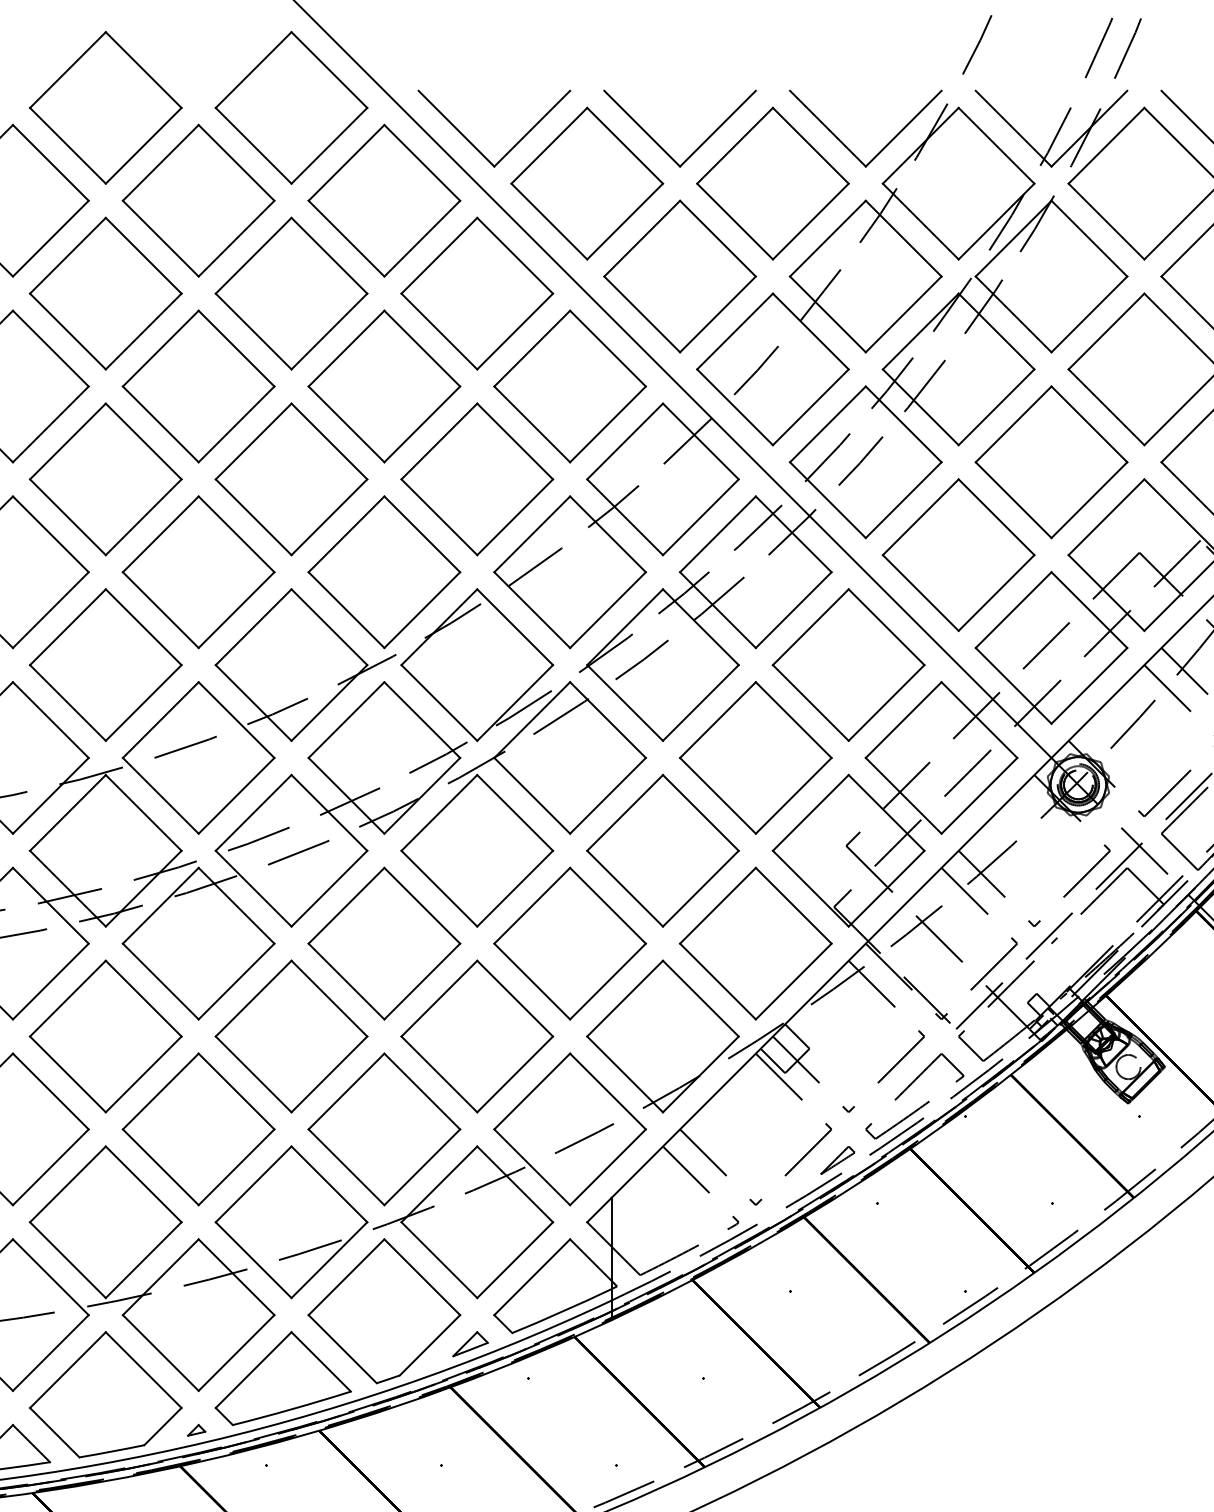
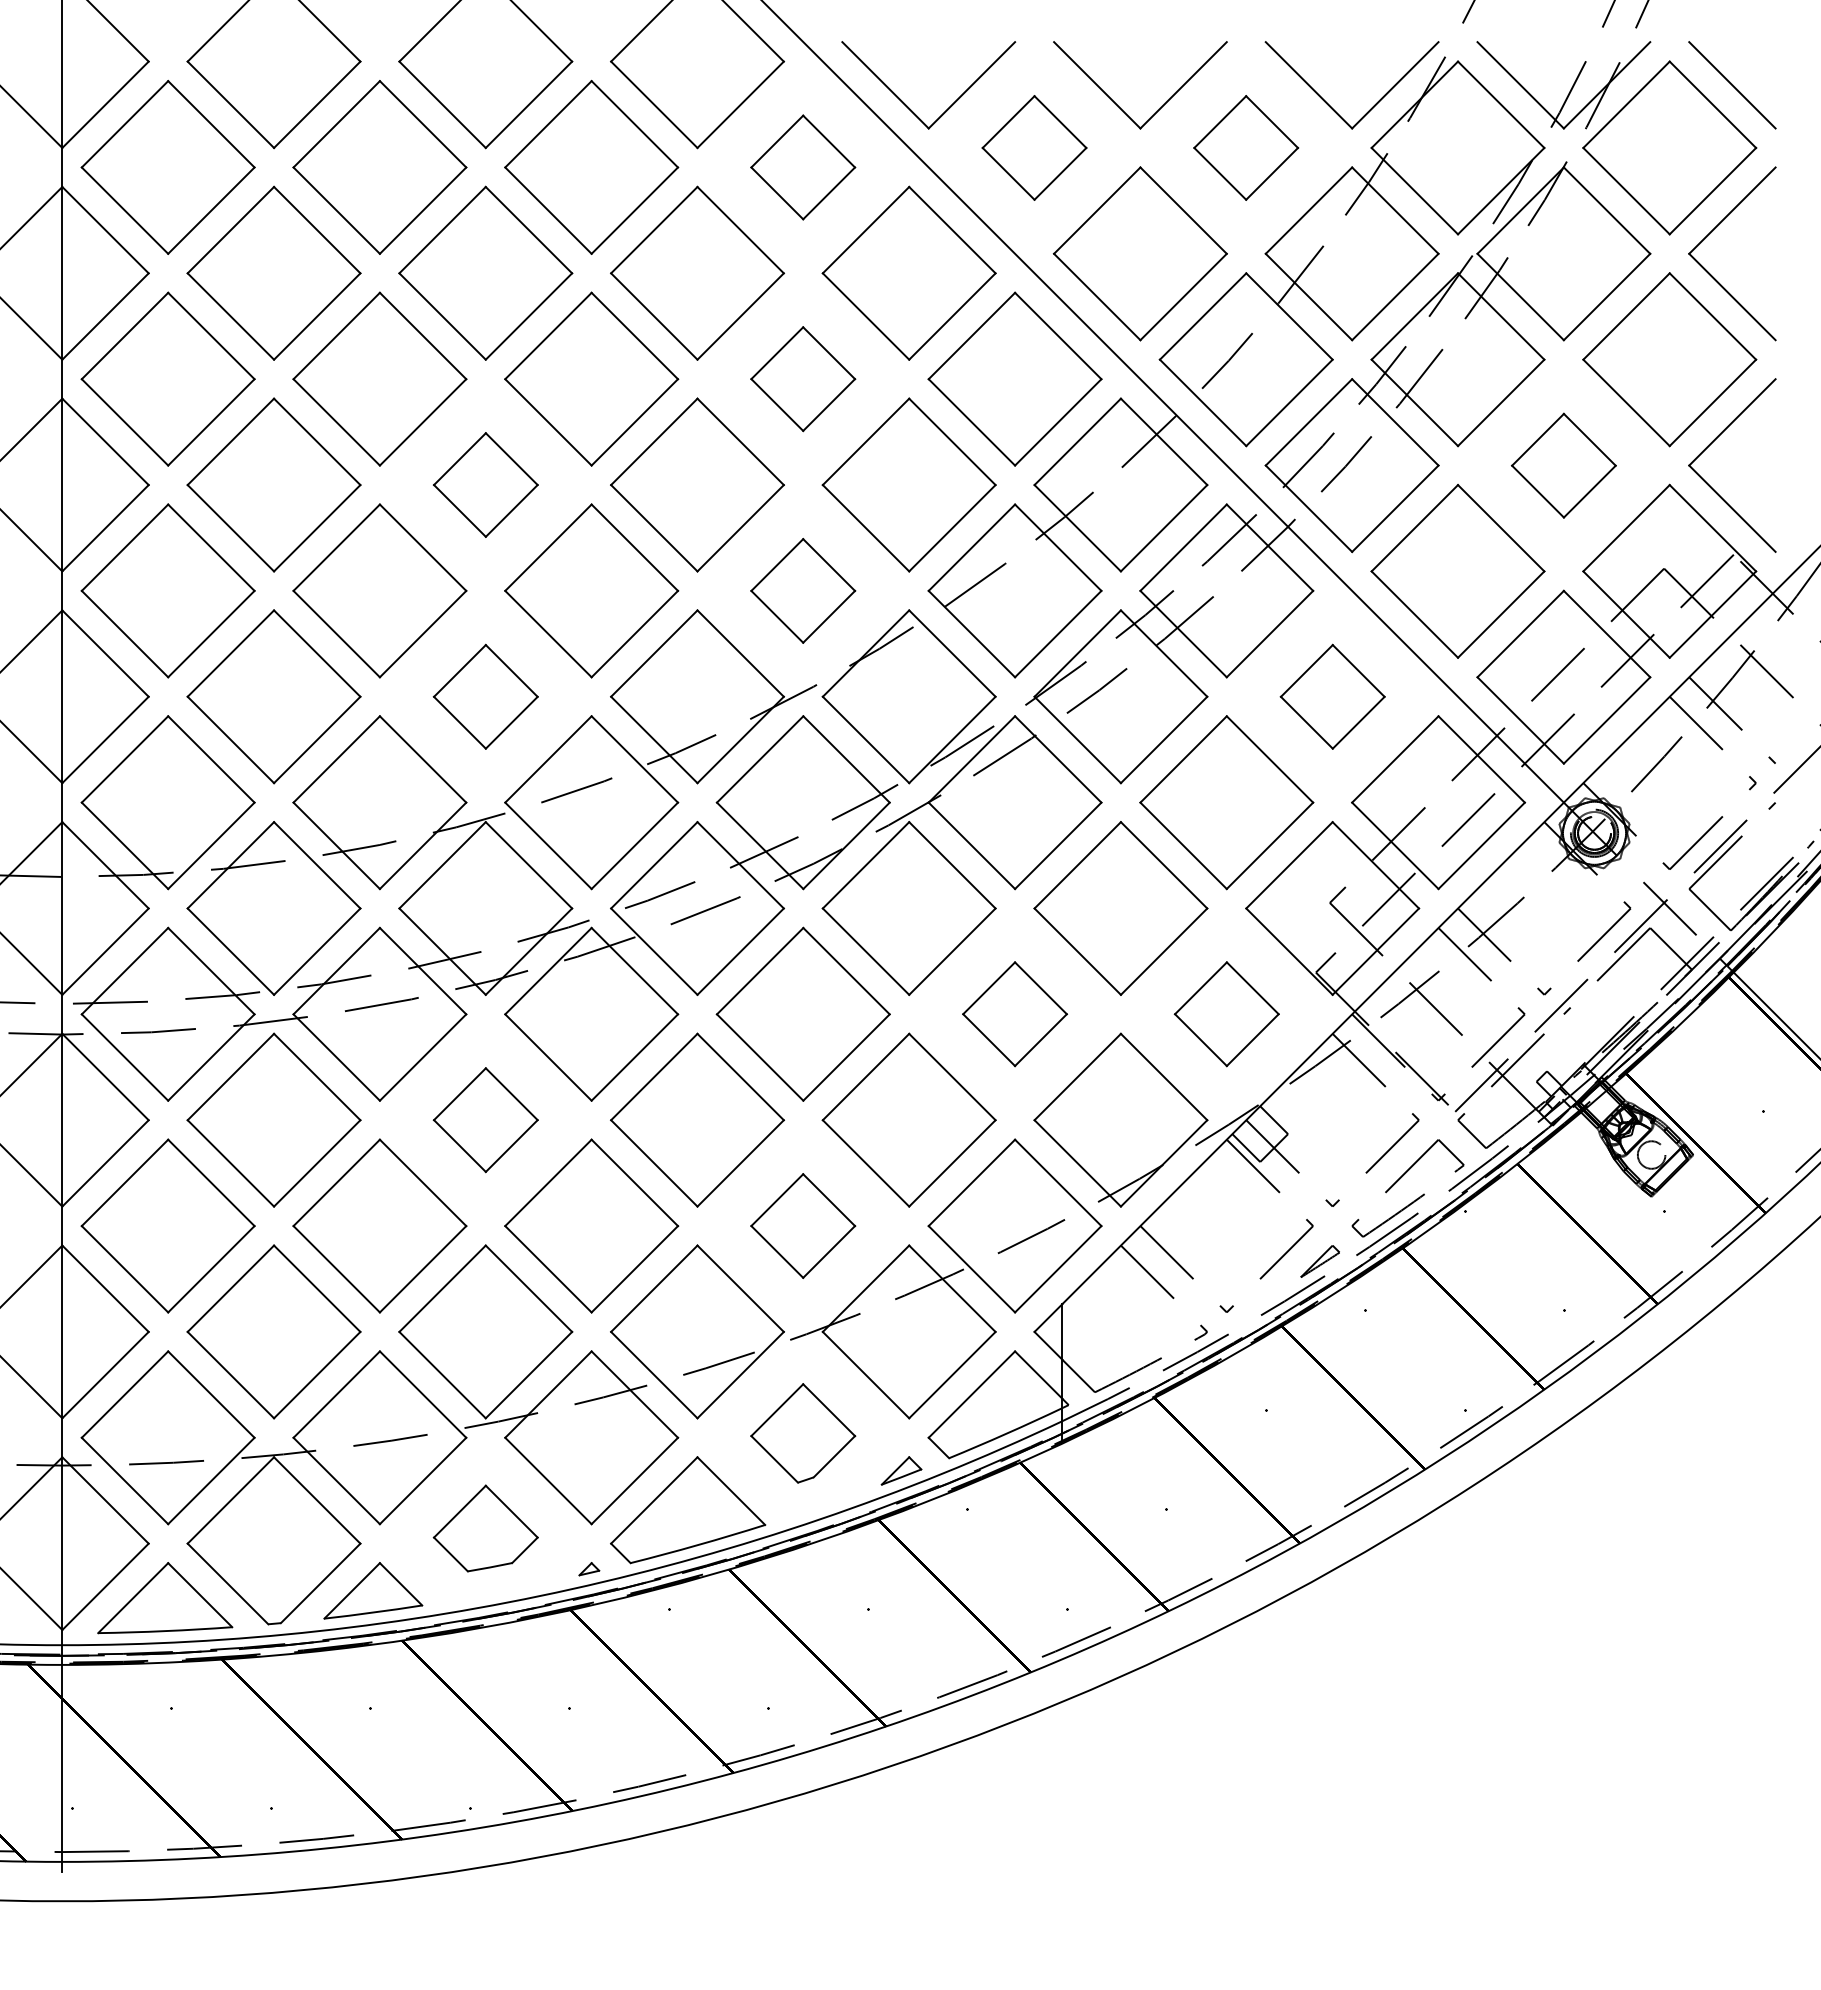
part: (587, 183) -> (1034, 147), size x0.6
part: (772, 183) -> (1245, 147), size x0.6
part: (383, 200) -> (802, 167), size x0.6
part: (383, 385) -> (802, 378), size x0.6
part: (1051, 462) -> (1563, 465), size x0.6
part: (105, 478) -> (485, 484), size x0.6
part: (383, 571) -> (802, 590), size x0.6
part: (105, 664) -> (485, 696), size x0.6
part: (848, 664) -> (1332, 696), size x0.6
part: (569, 942) -> (1014, 1013), size x0.6
part: (755, 942) -> (1226, 1013), size x0.6
part: (105, 1035) -> (485, 1119), size x0.6
part: (383, 1128) -> (802, 1225), size x0.6
part: (383, 1311) -> (802, 1433), size x0.6
part: (105, 1394) -> (485, 1528), size x0.6

